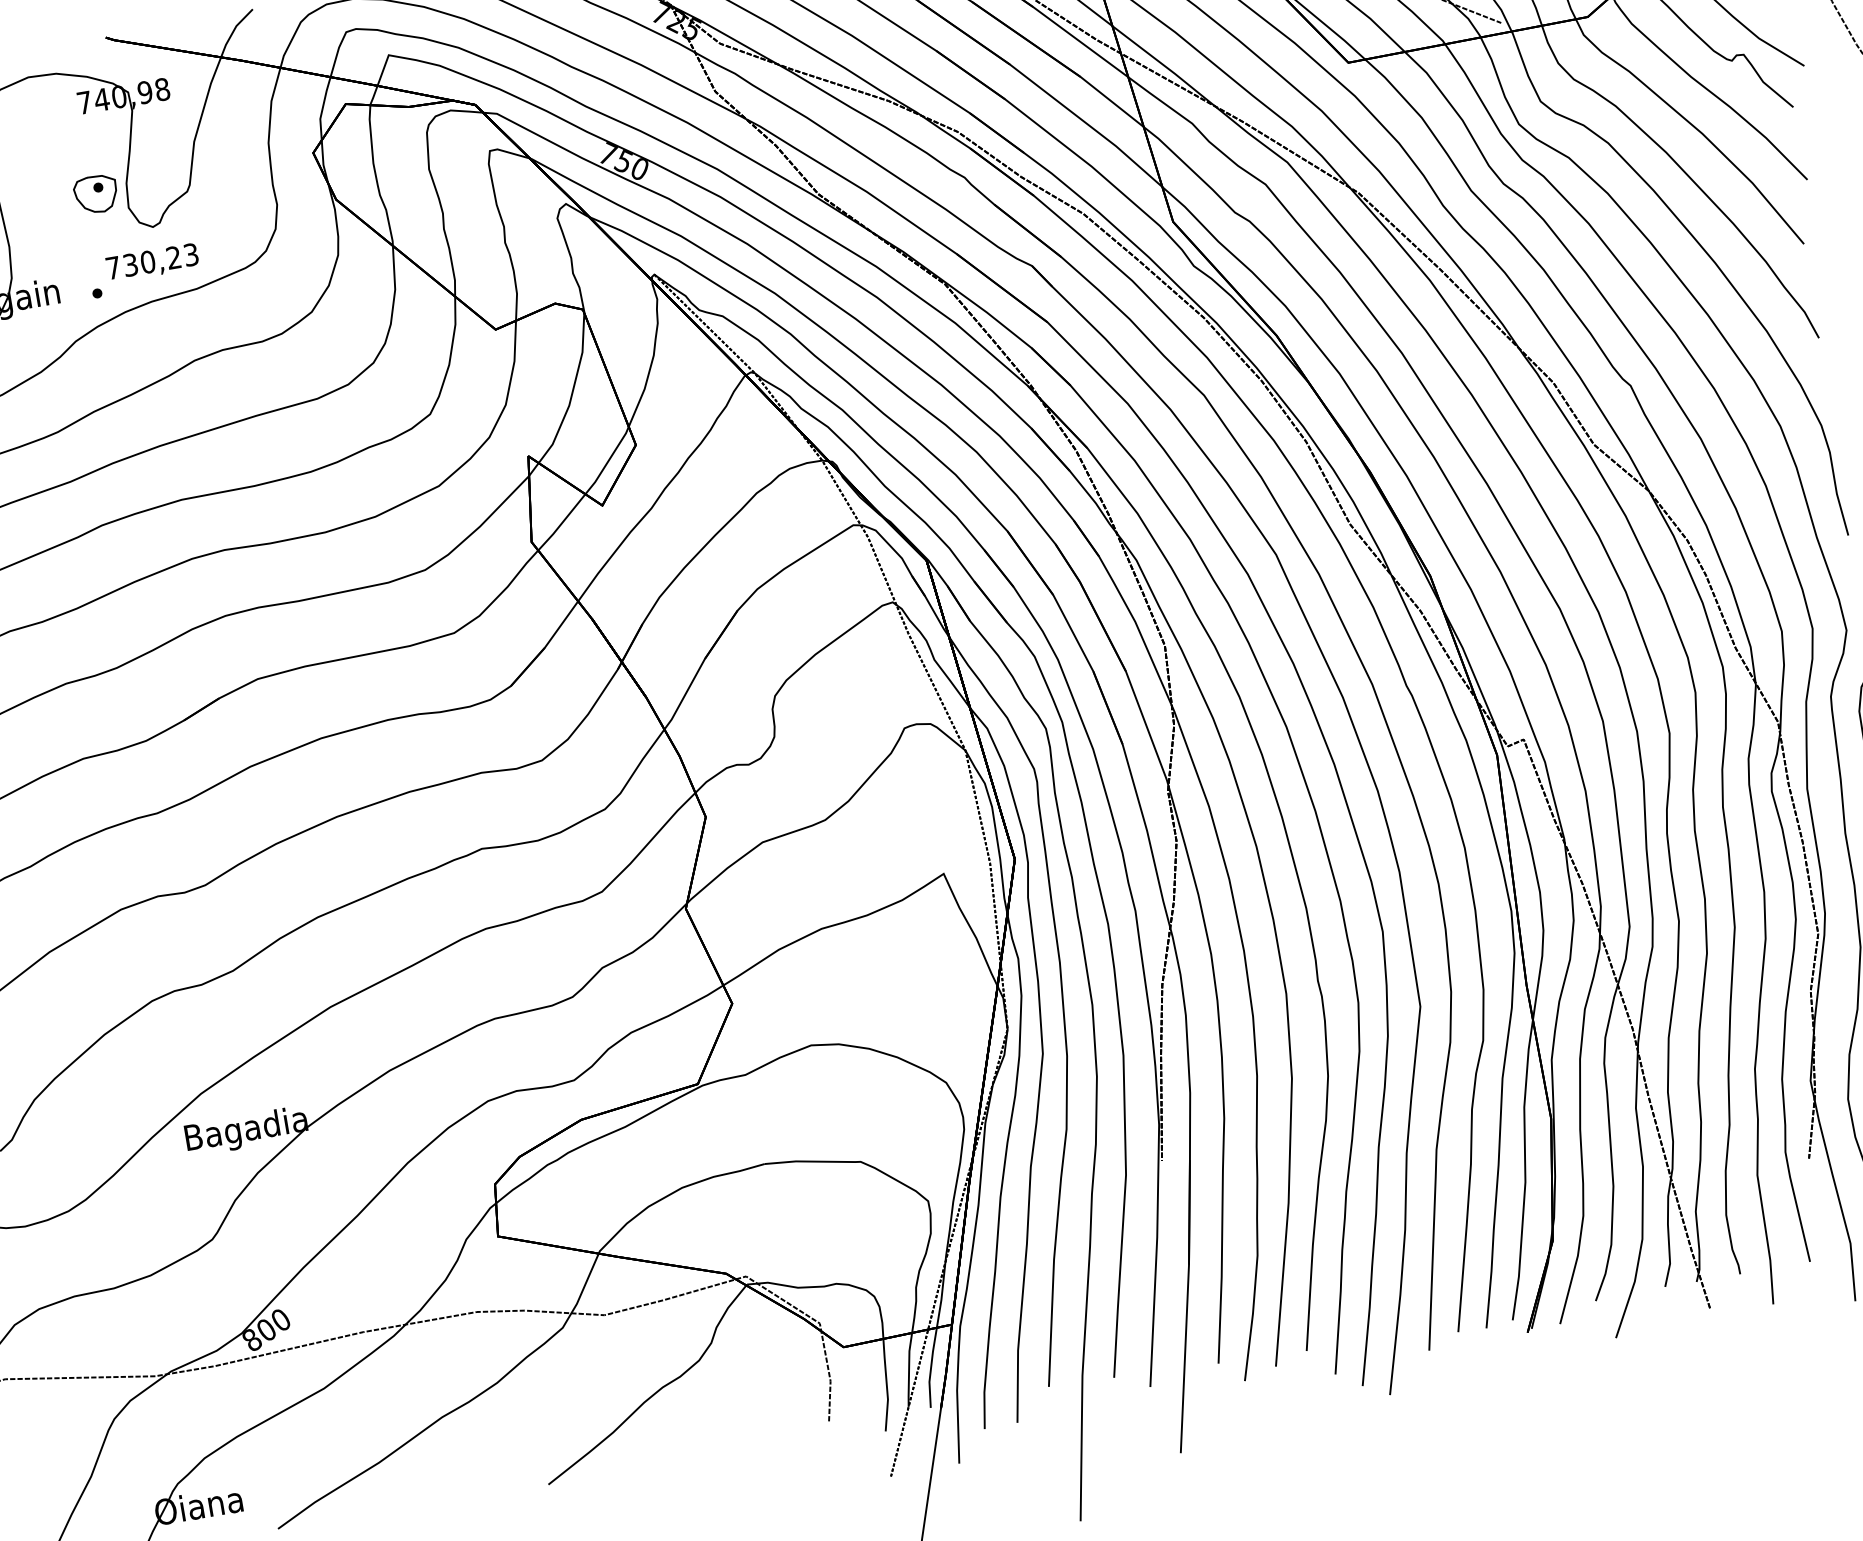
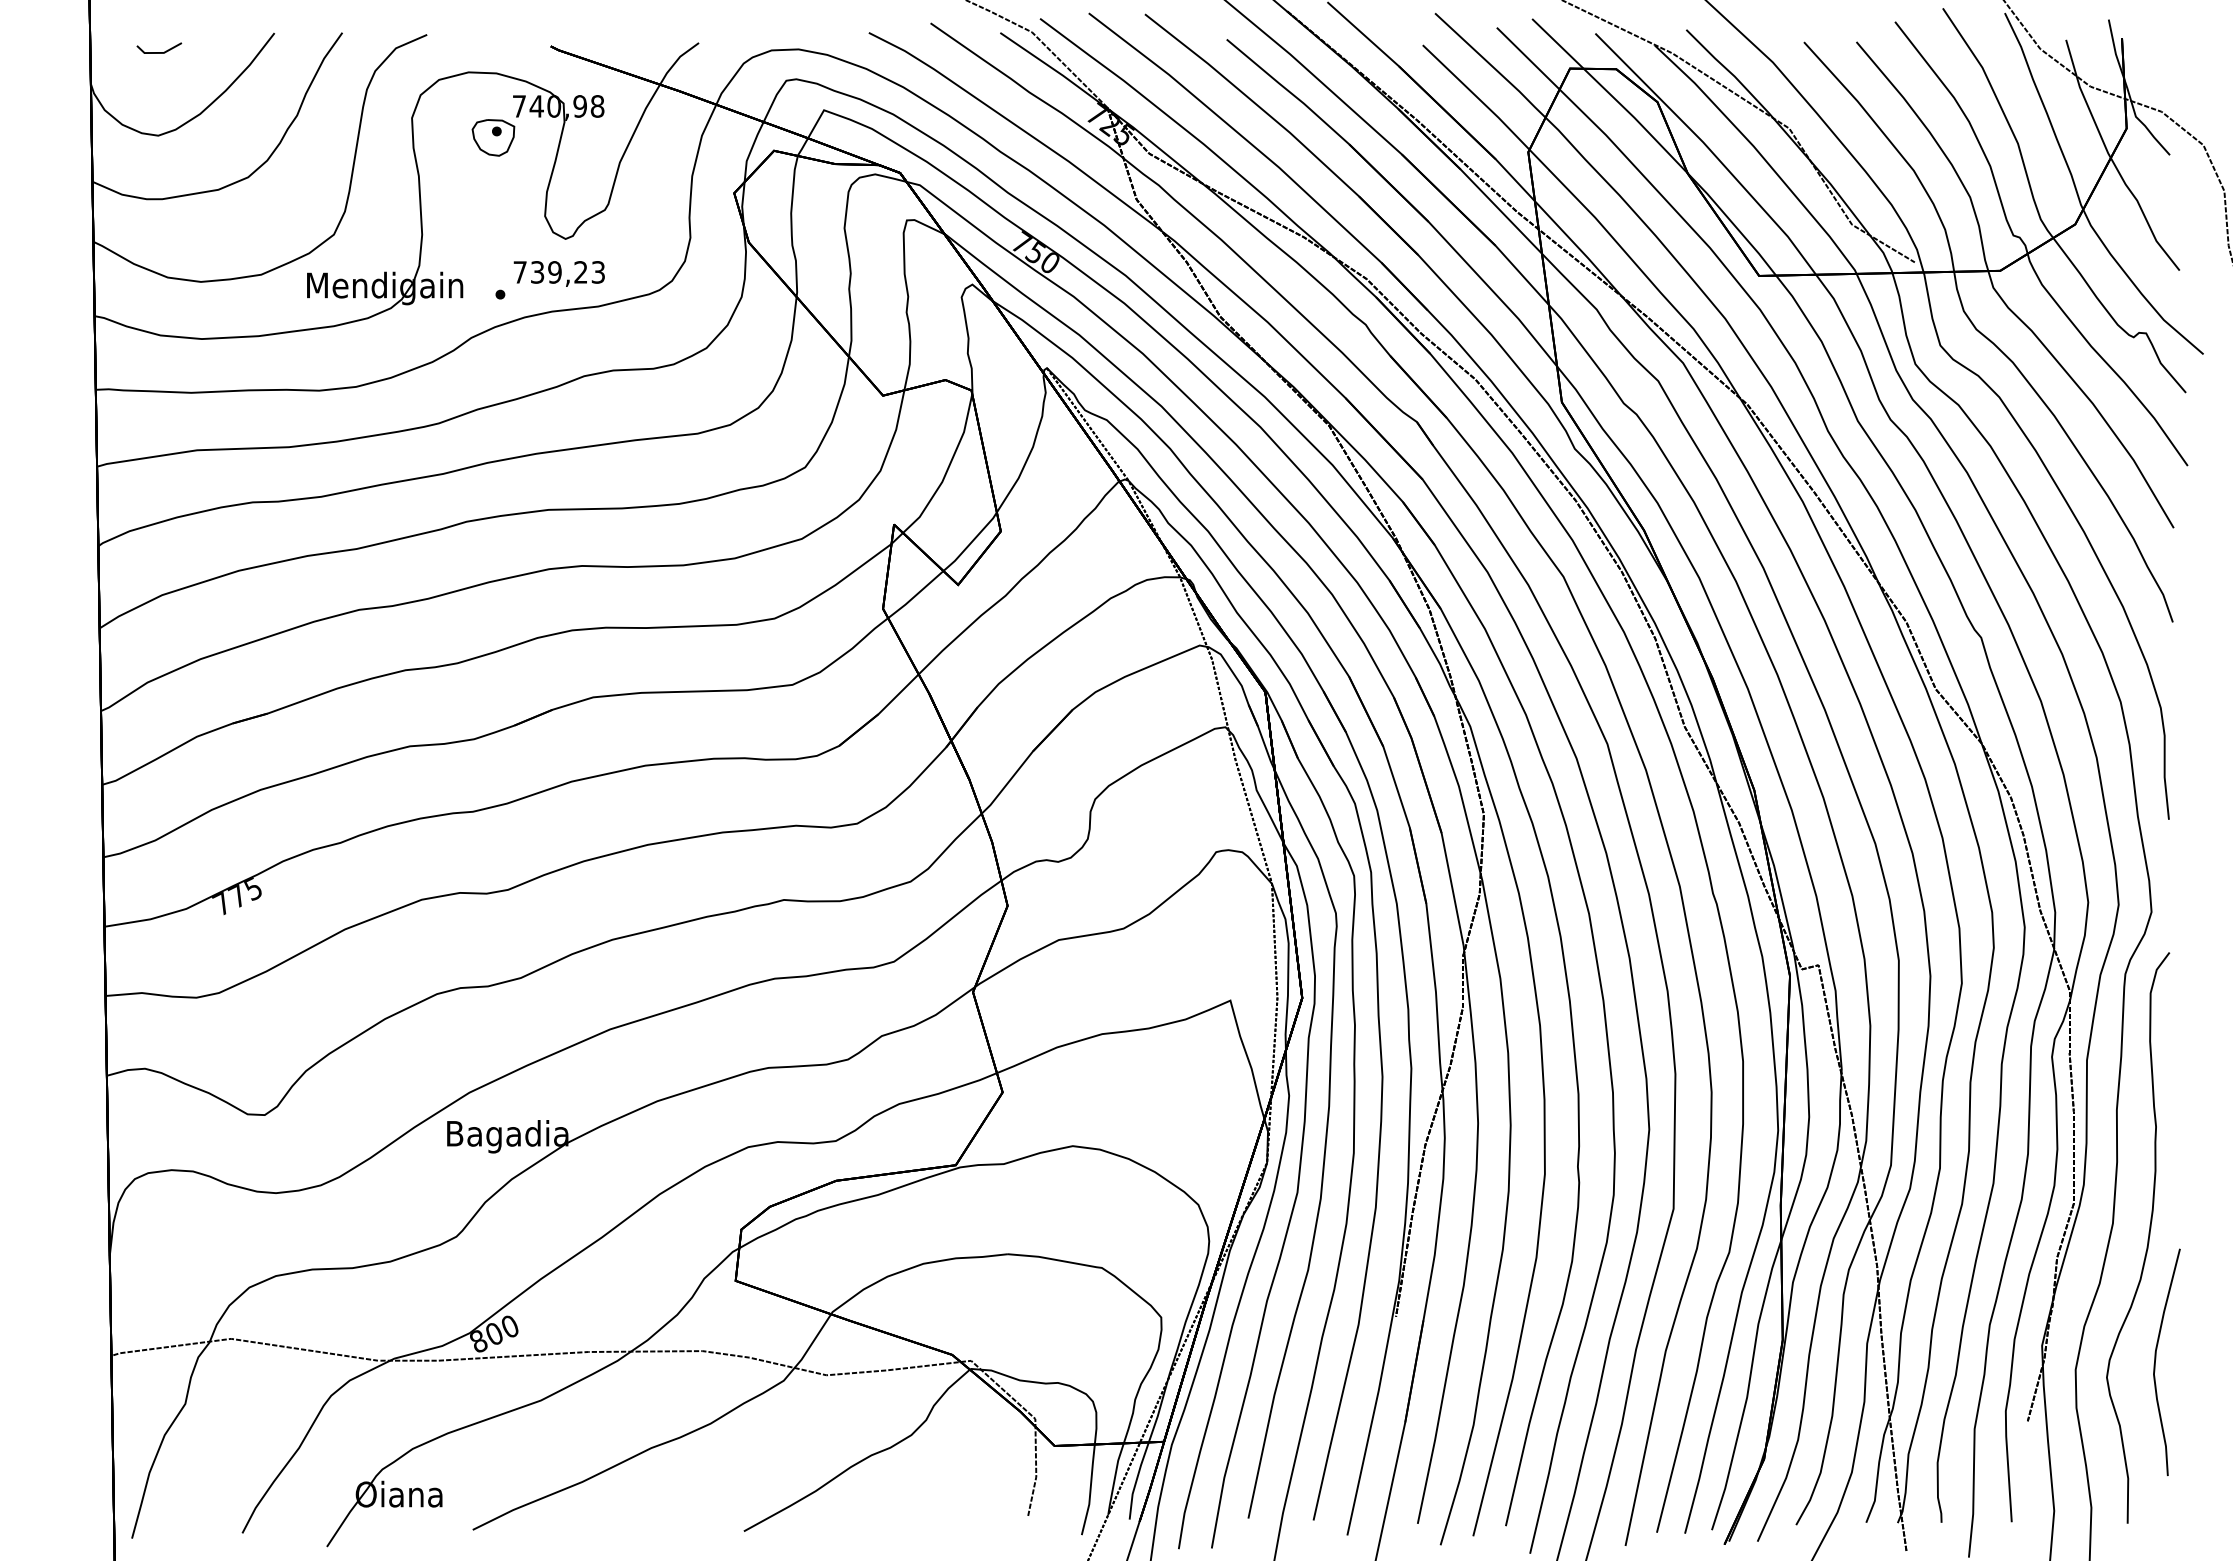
part: (96, 194) -> (493, 137), moved
text: (147, 262) -> (554, 272), 730,23 -> 739,23

